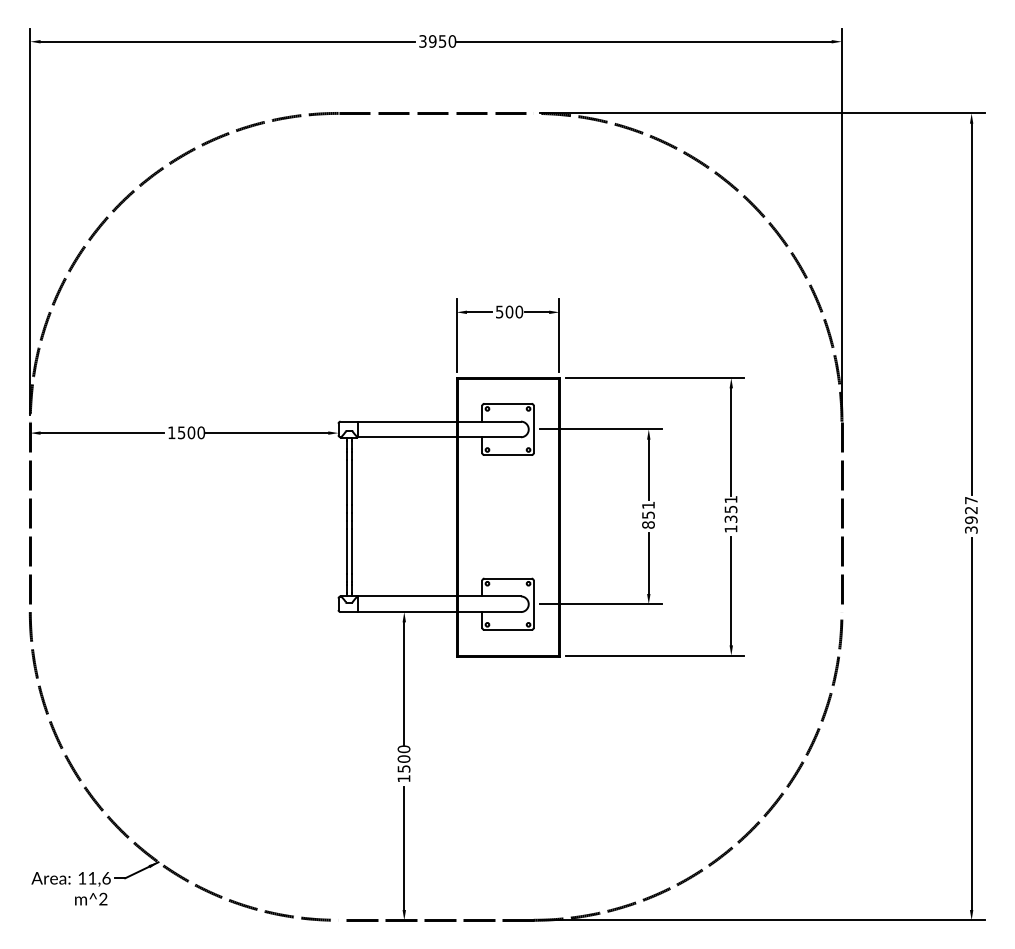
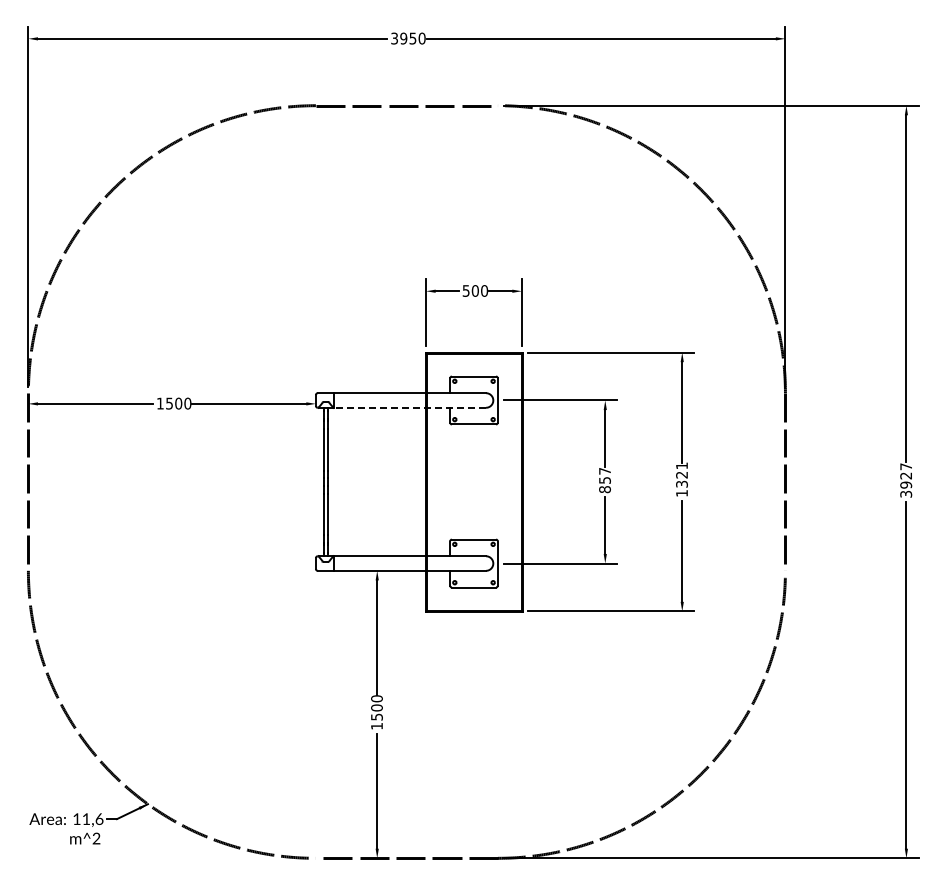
line: (439, 436) -> (410, 407), solid -> dashed
text: (647, 505) -> (604, 471), 851 -> 857
text: (730, 508) -> (681, 474), 1351 -> 1321

